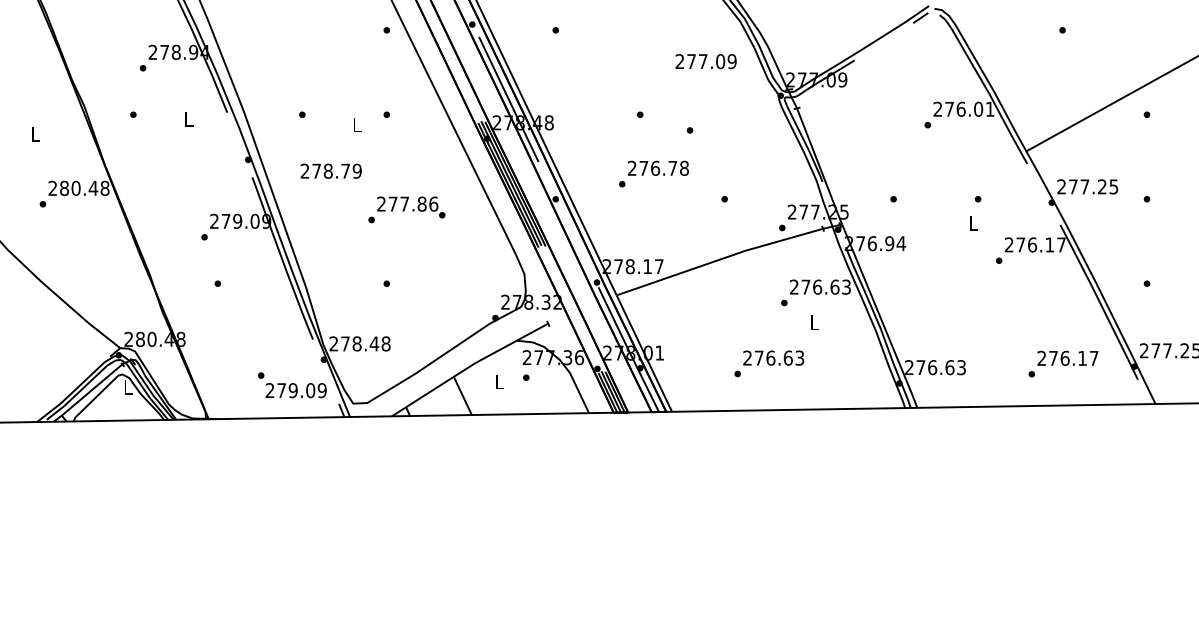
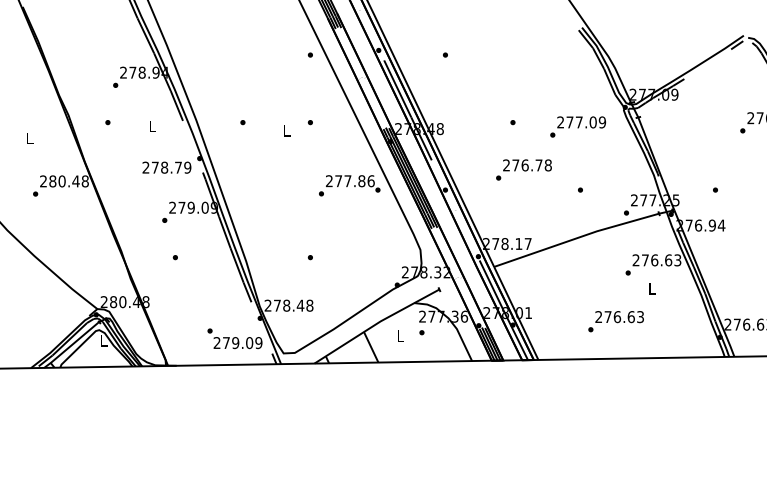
text: (705, 61) -> (581, 122), moved
text: (330, 170) -> (166, 167), moved
text: (406, 209) -> (349, 185), moved

